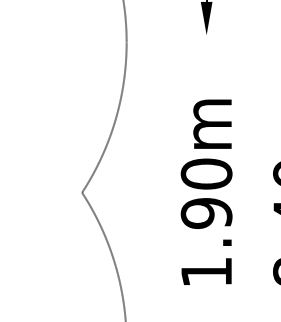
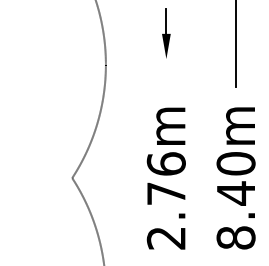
text: (205, 222) -> (165, 200), 1.90m -> 2.76m

